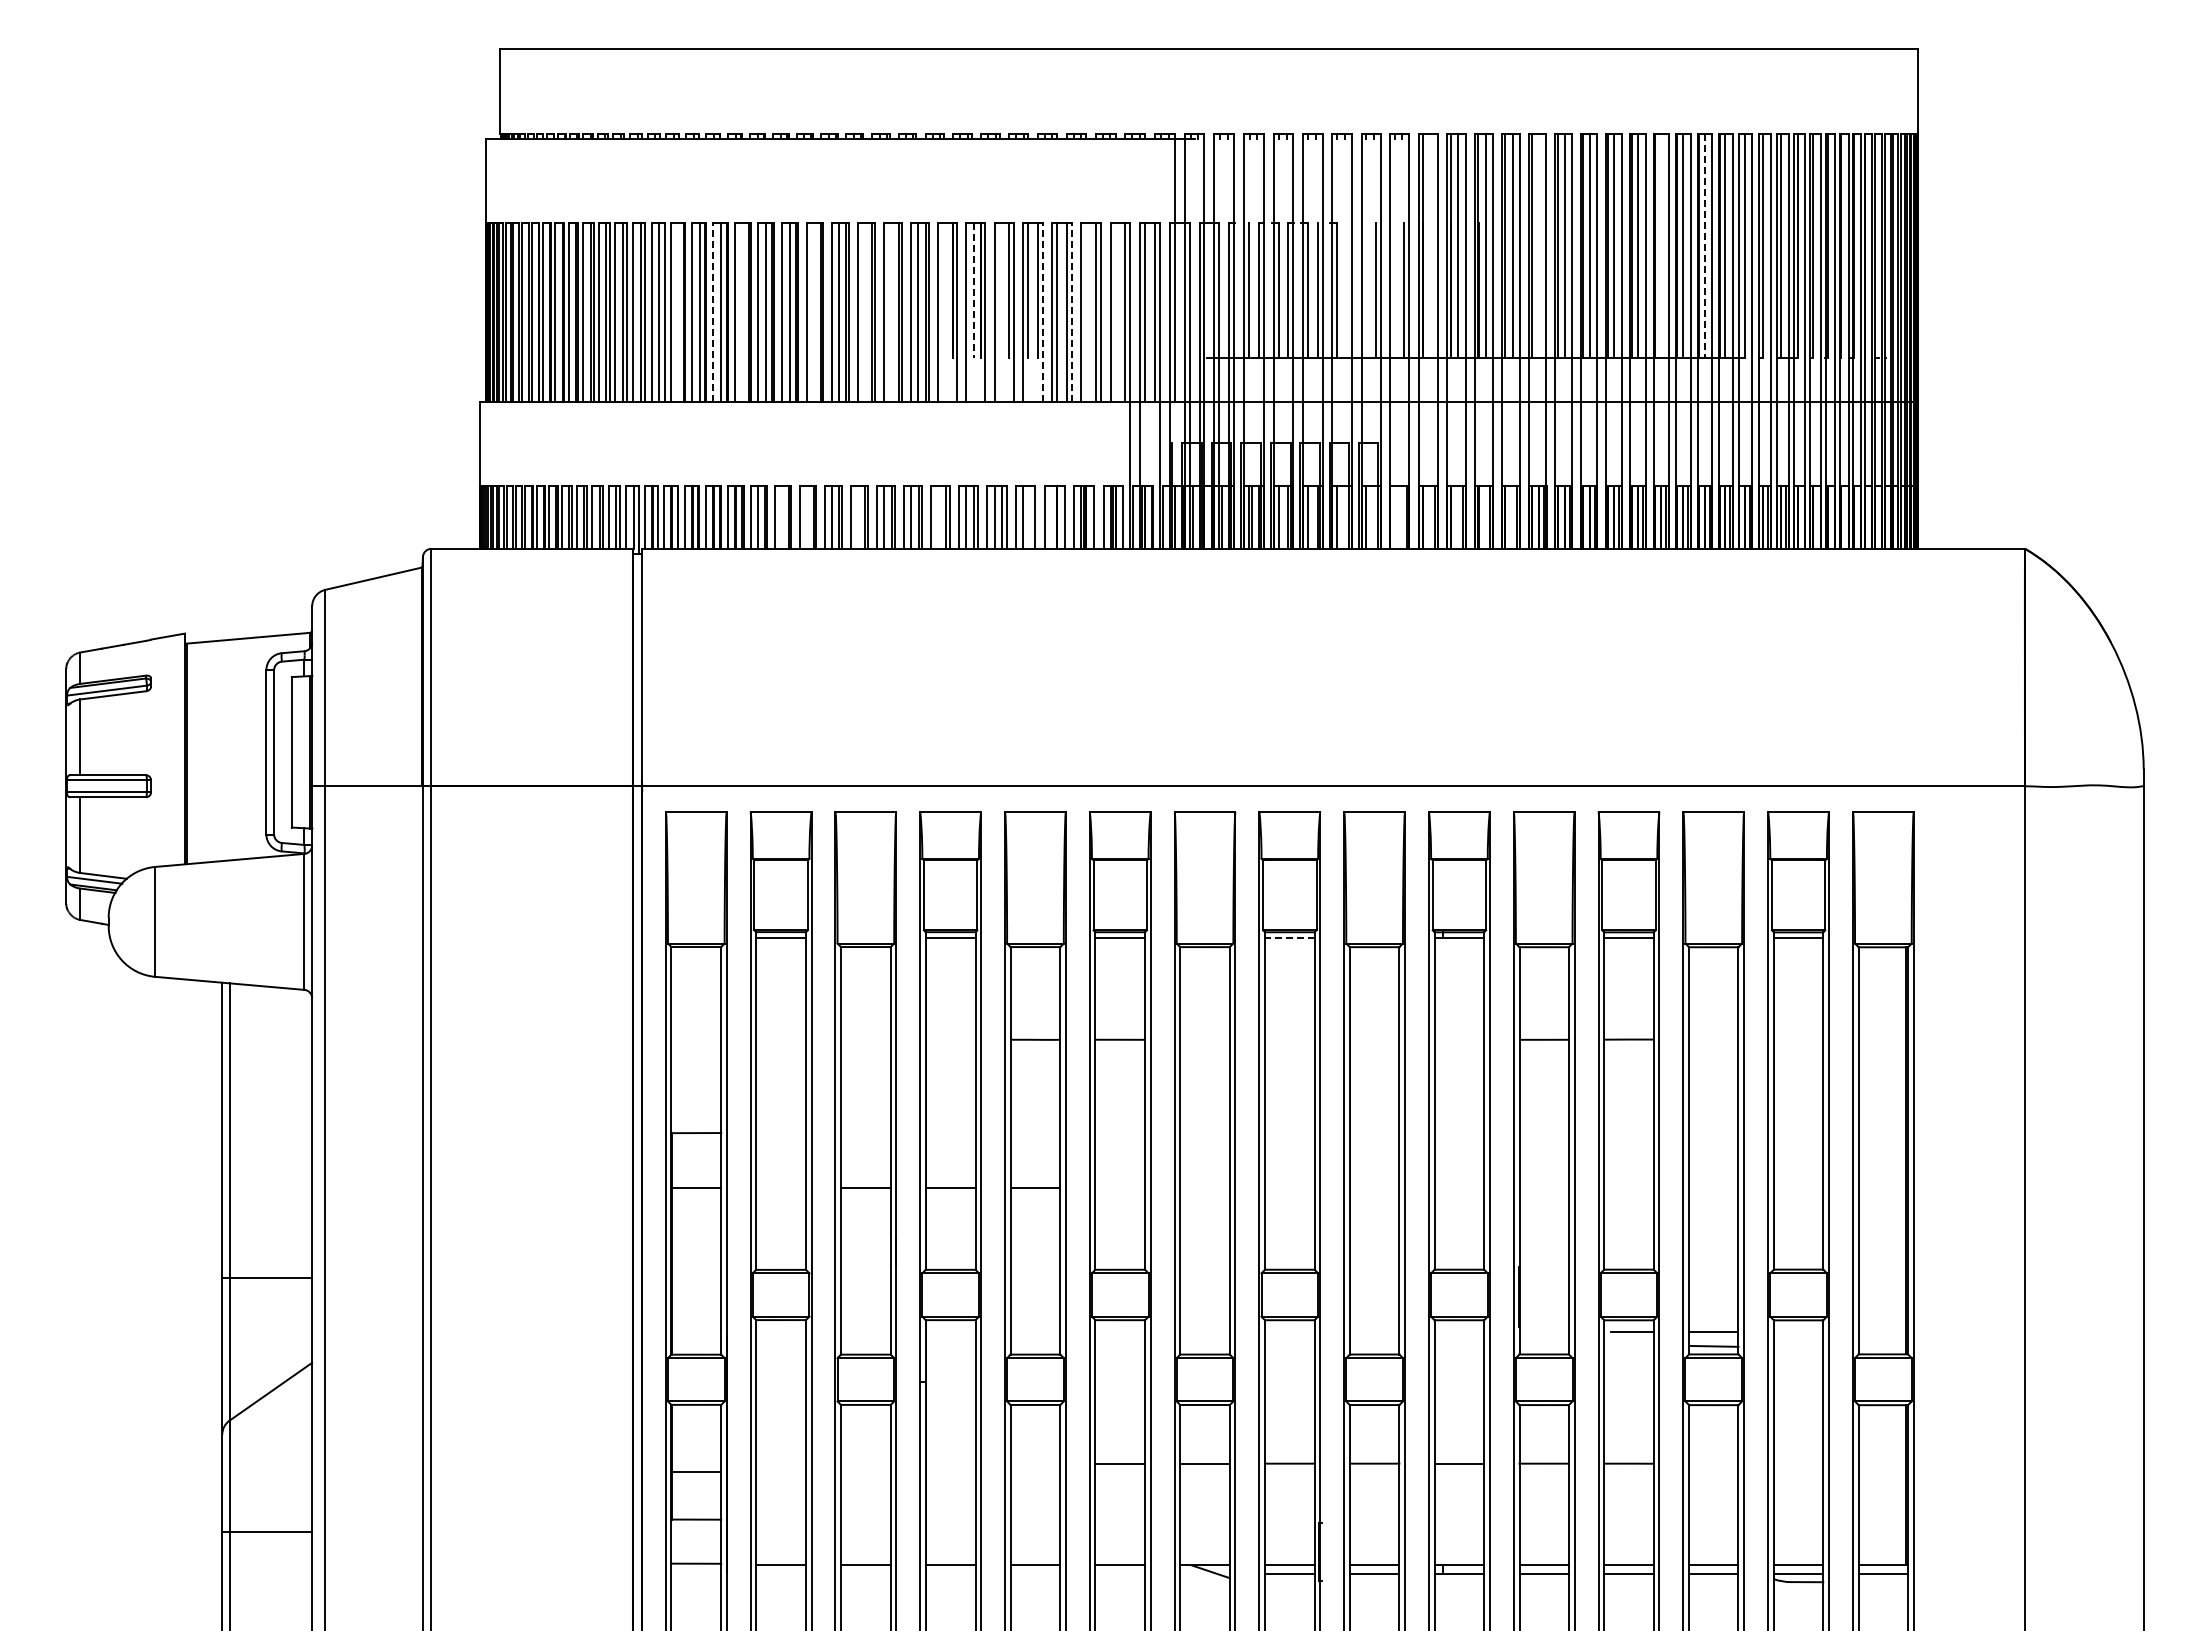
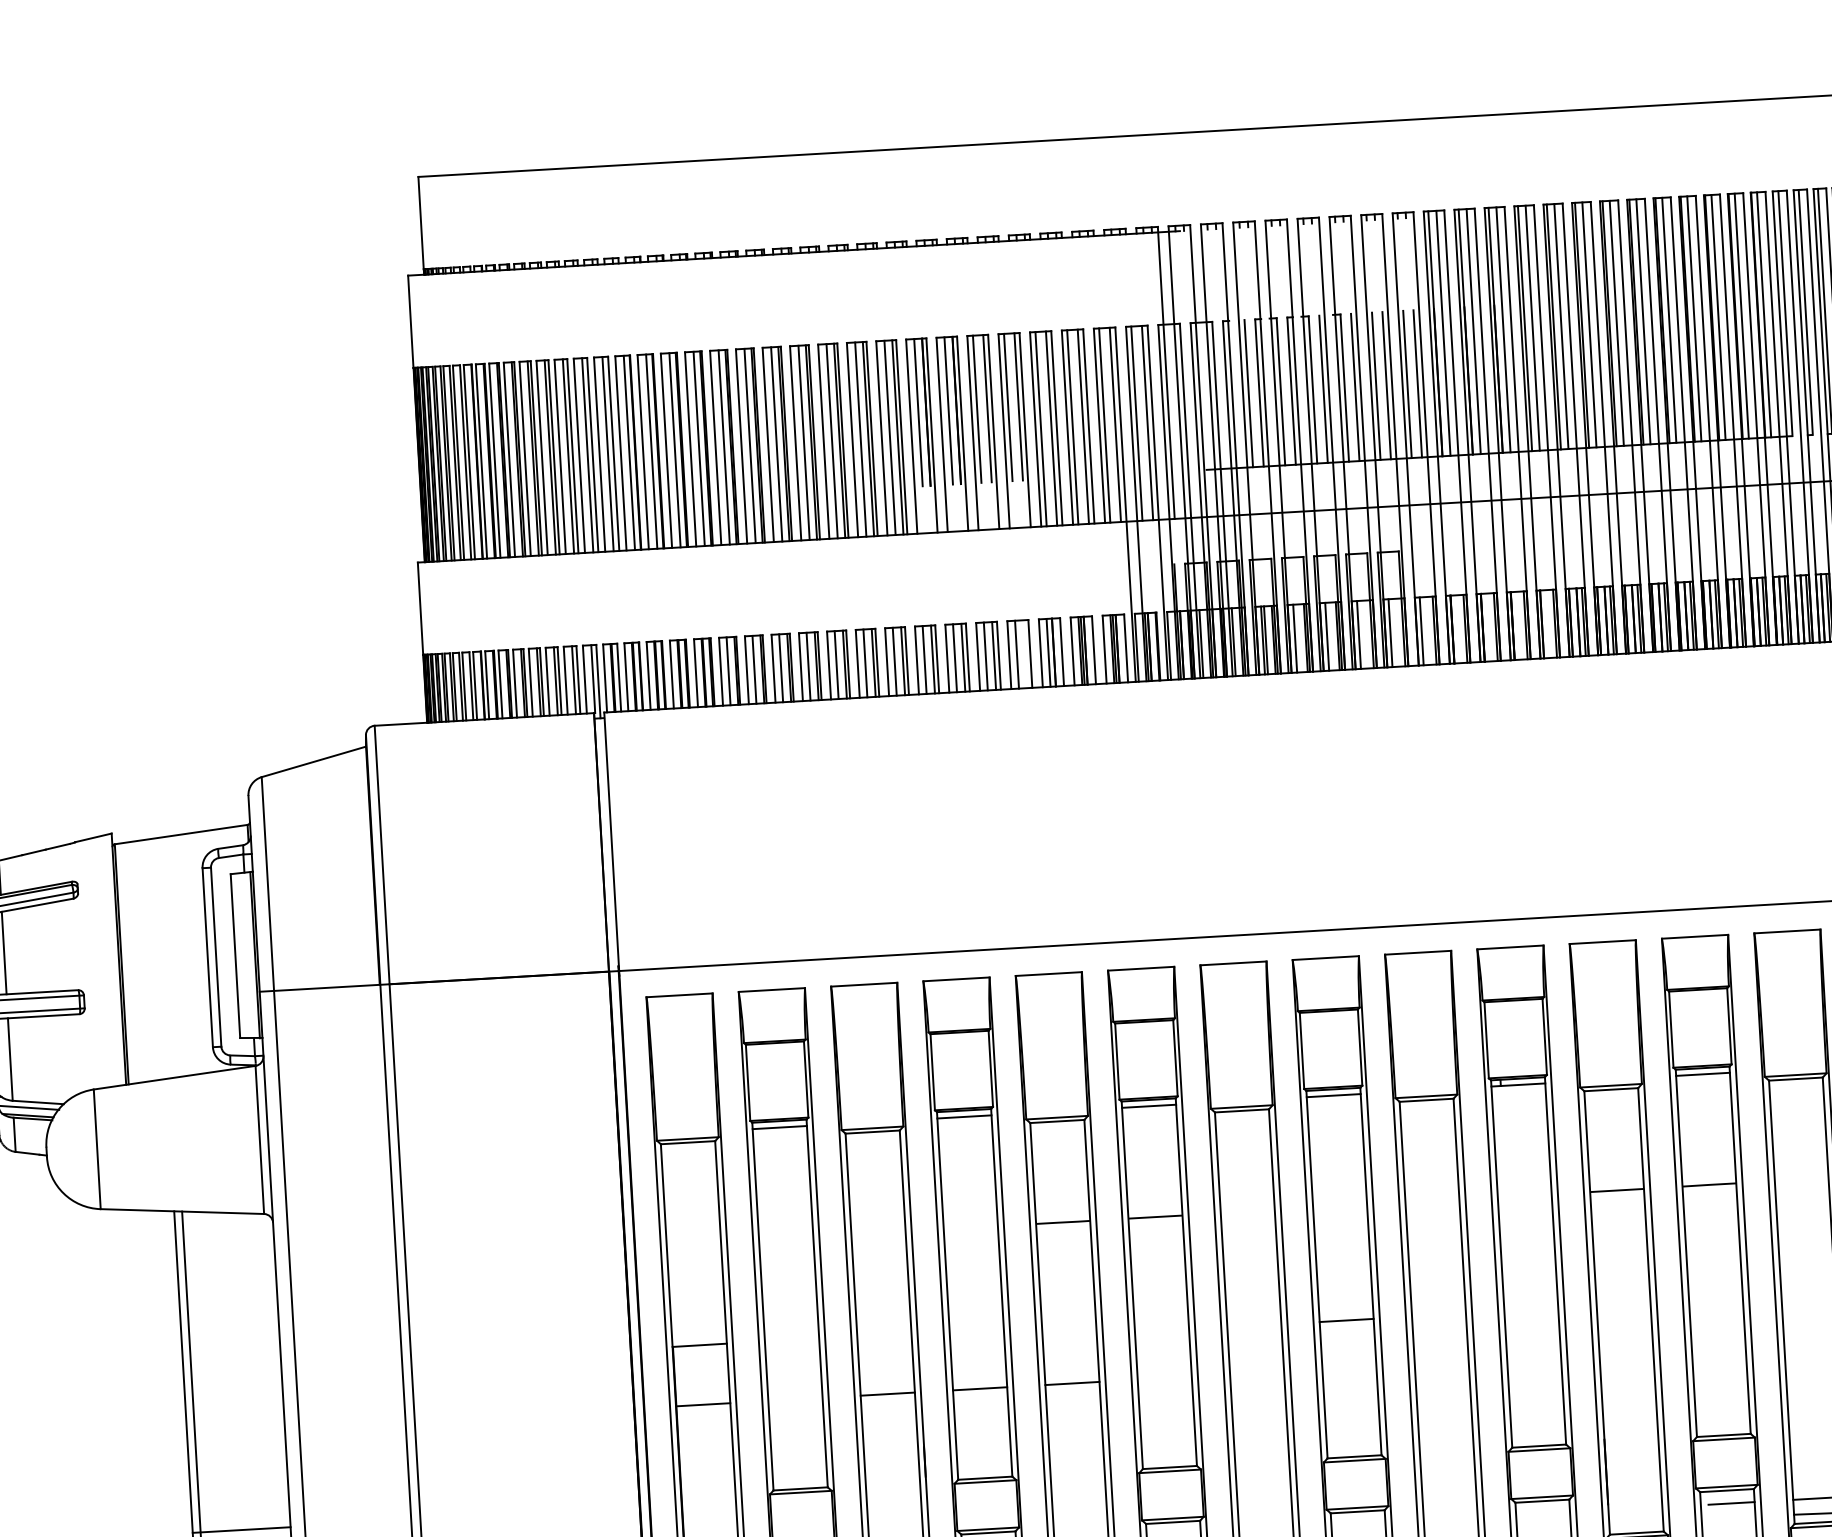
line: (1430, 245) -> (1443, 332), added
line: (1538, 245) -> (1560, 326), added
line: (1660, 245) -> (1693, 318), added
line: (1704, 246) -> (1741, 316), dashed -> solid
line: (945, 290) -> (918, 412), added
line: (973, 290) -> (948, 410), dashed -> solid
line: (999, 290) -> (976, 408), added
line: (1346, 290) -> (1354, 387), added
line: (1366, 290) -> (1376, 385), added
line: (1394, 290) -> (1407, 384), added
line: (679, 312) -> (629, 452), added
line: (713, 312) -> (666, 450), dashed -> solid
line: (743, 312) -> (699, 448), added
line: (814, 312) -> (776, 444), added
line: (865, 312) -> (832, 441), added
line: (891, 312) -> (860, 439), added
line: (1042, 312) -> (1025, 430), dashed -> solid
line: (1071, 312) -> (1056, 428), dashed -> solid
line: (1086, 312) -> (1073, 427), added
line: (1115, 312) -> (1104, 425), added
line: (782, 517) -> (754, 669), added
line: (806, 517) -> (781, 668), added
line: (857, 517) -> (836, 664), added
line: (938, 517) -> (924, 659), added
line: (1052, 517) -> (1048, 652), added
line: (1394, 517) -> (1421, 631), added
line: (1289, 938) -> (1333, 1096), dashed -> solid
line: (1289, 1144) -> (1346, 1320), added

